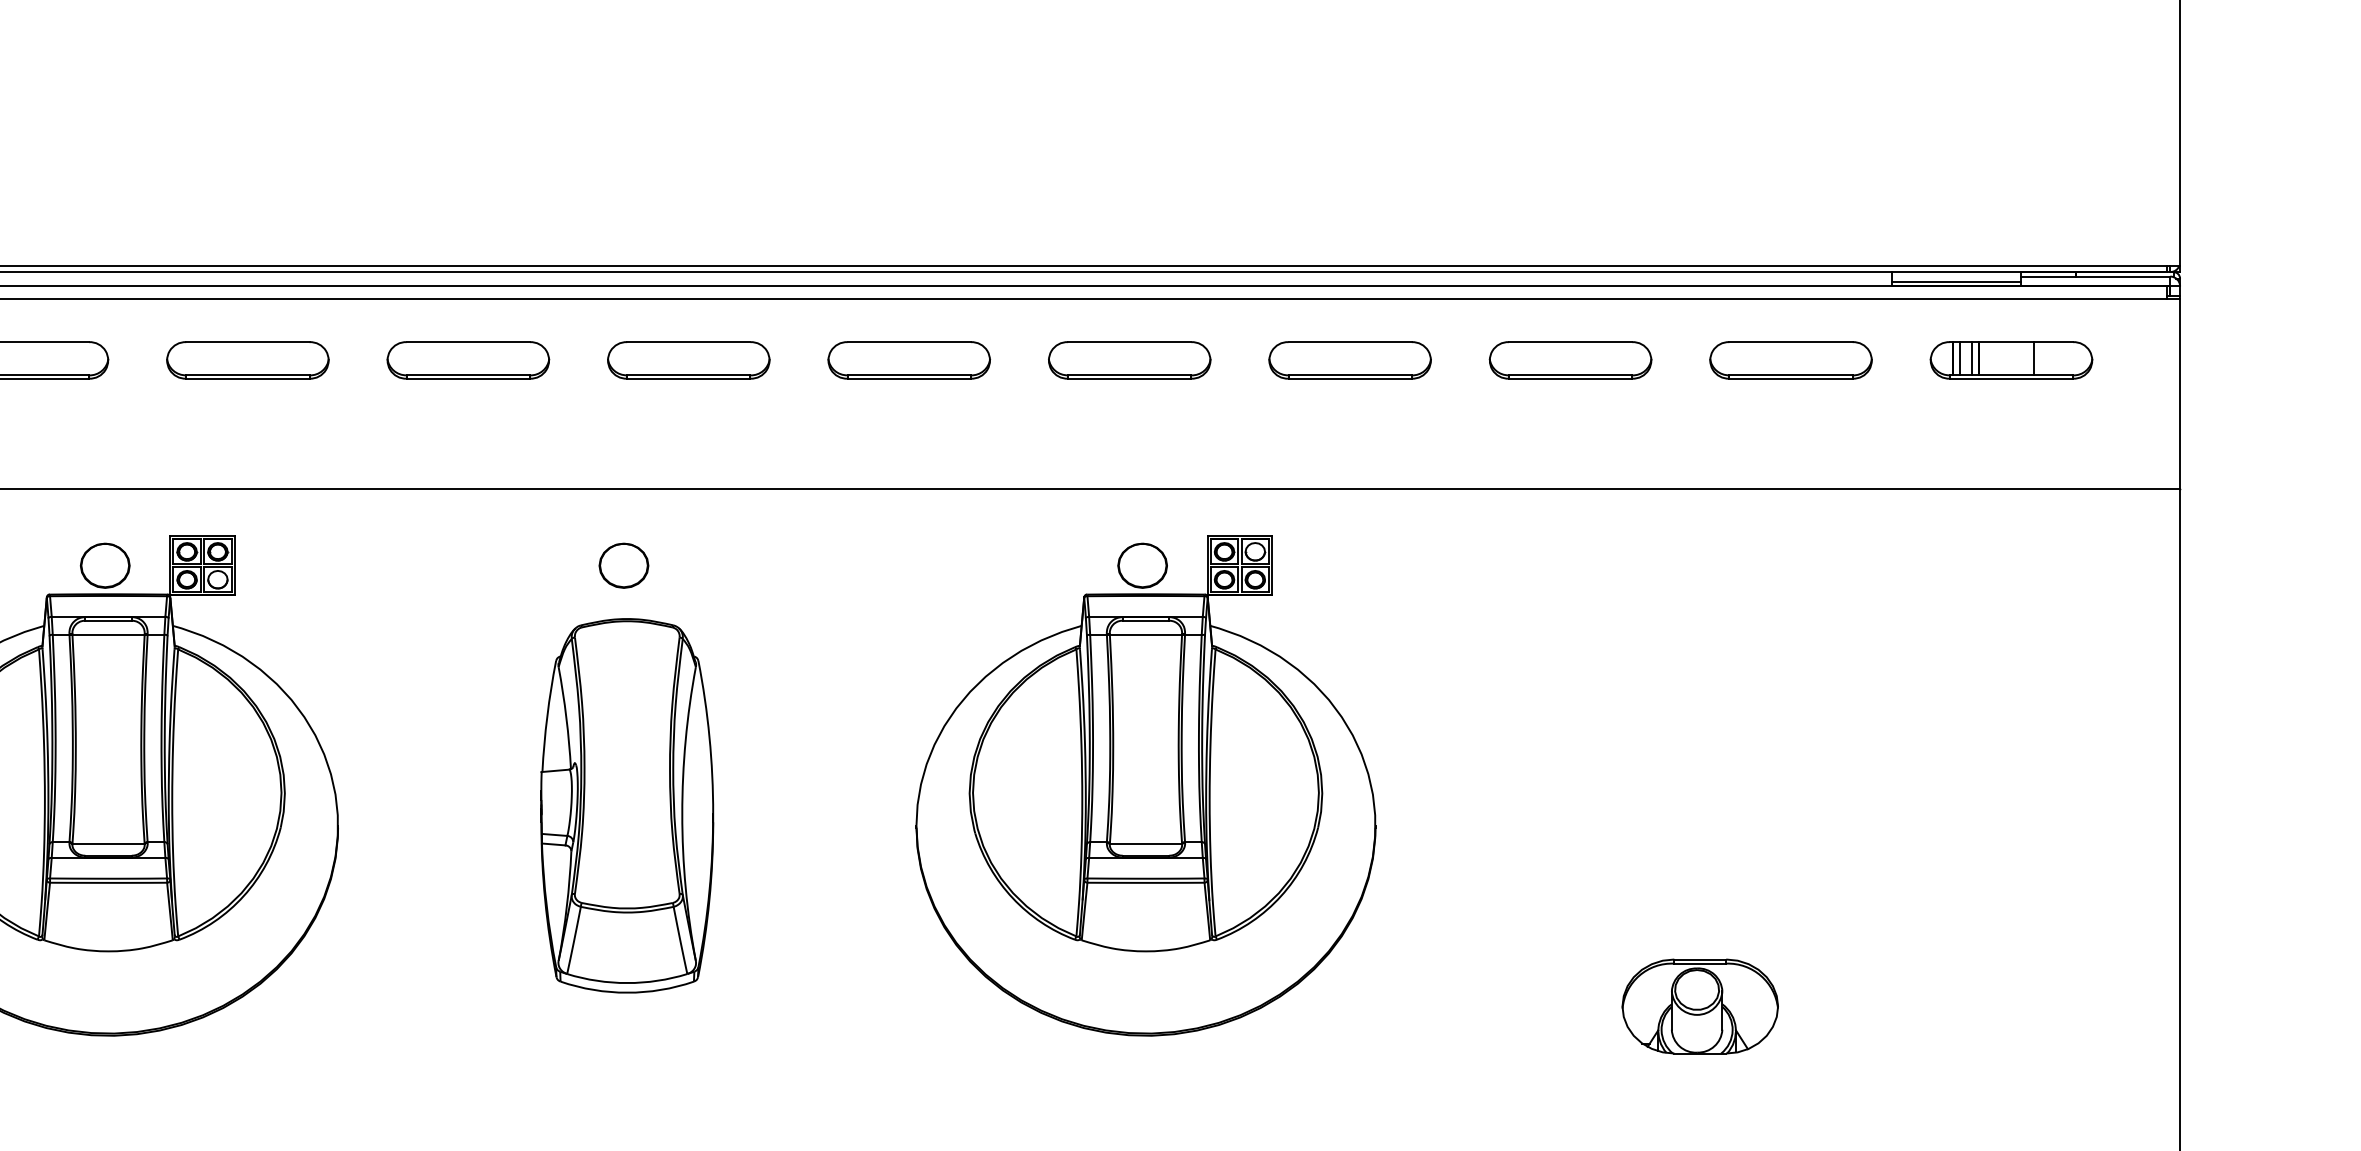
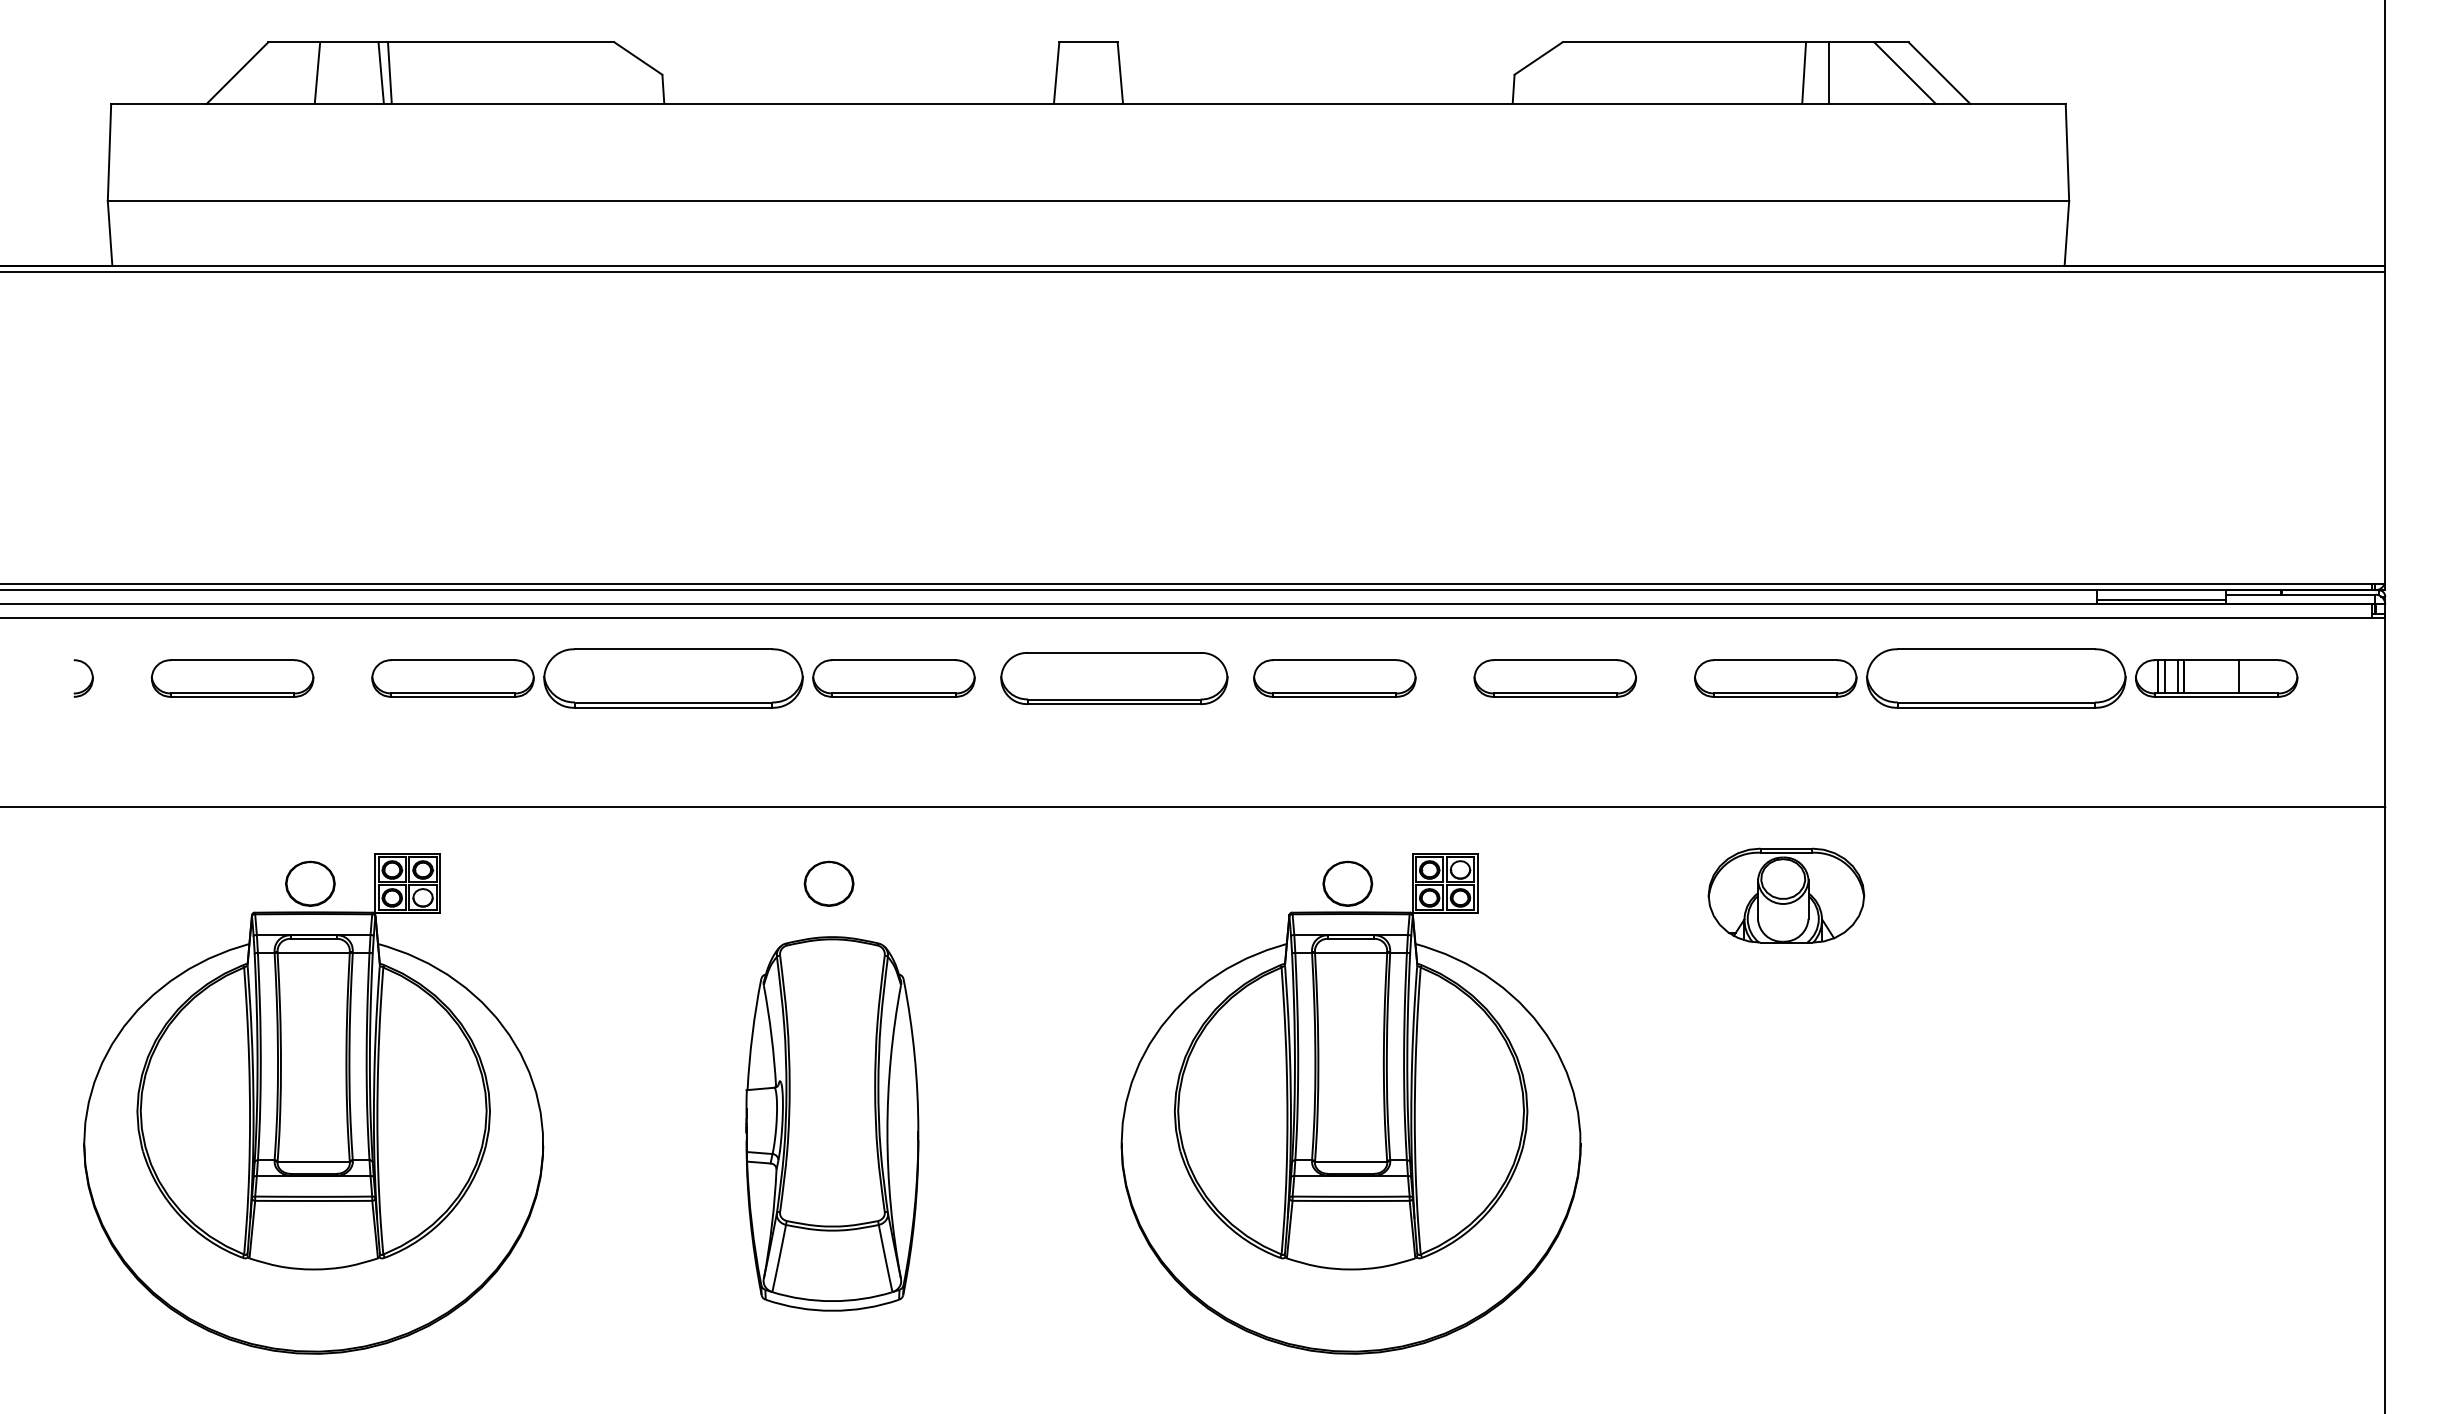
part: (468, 360) -> (673, 678), size x1.6
part: (909, 360) -> (1114, 678), size x1.4
part: (1790, 360) -> (1995, 678), size x1.6
part: (1700, 1006) -> (1786, 895), moved

